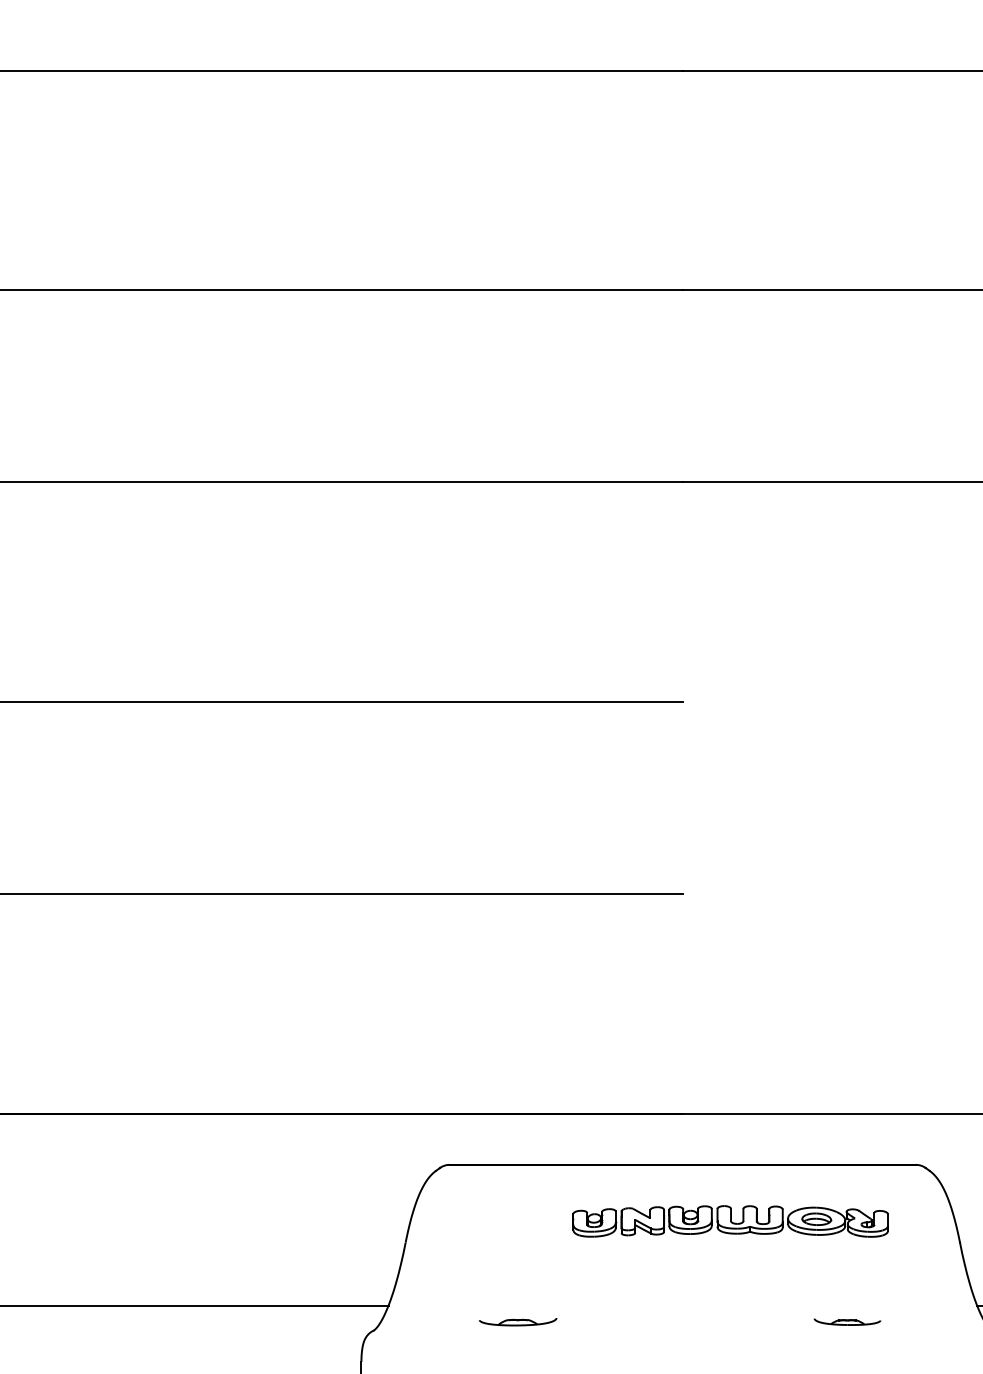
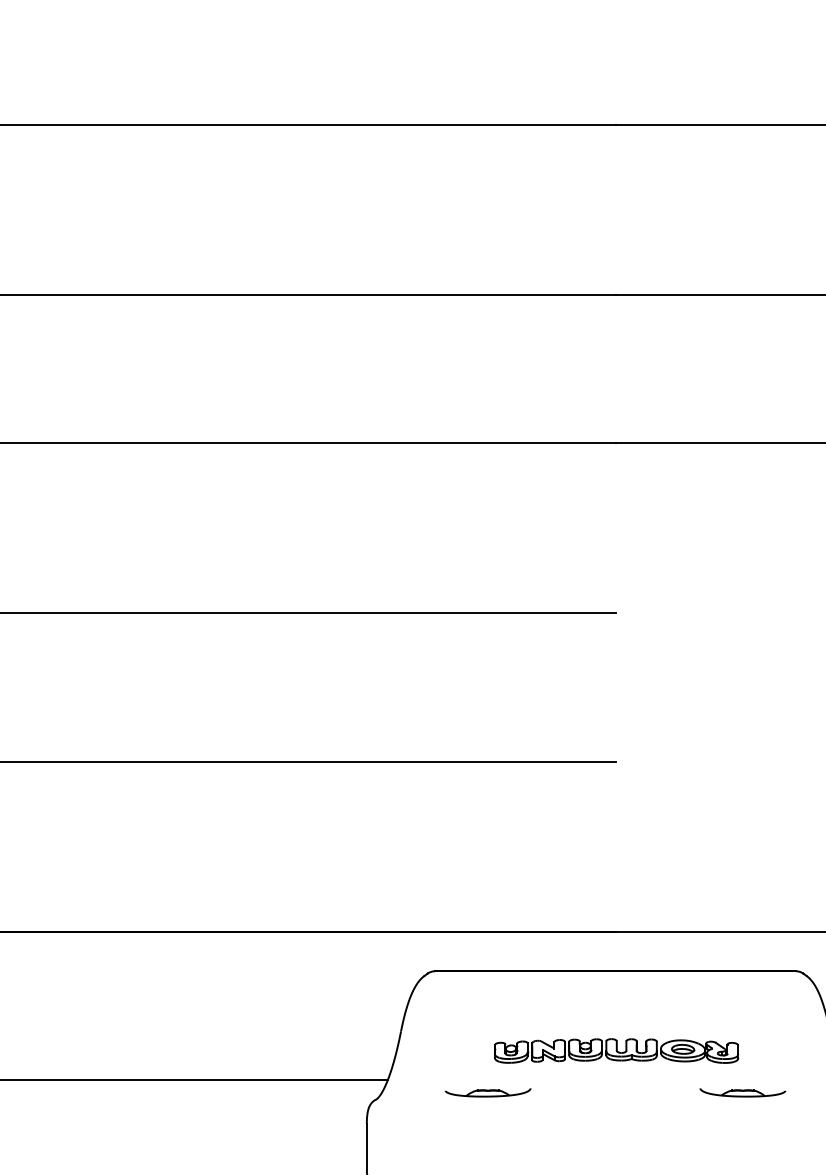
part: (730, 1220) -> (616, 1050), moved
part: (517, 1321) -> (487, 1092), size x1.43
part: (846, 1321) -> (742, 1092), size x1.67

